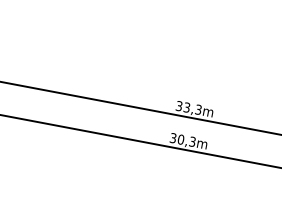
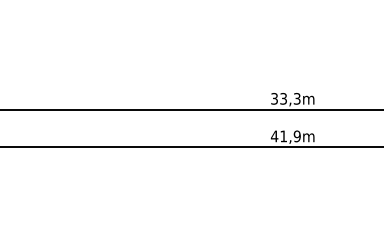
text: (182, 140) -> (285, 136), 30,3m -> 41,9m

